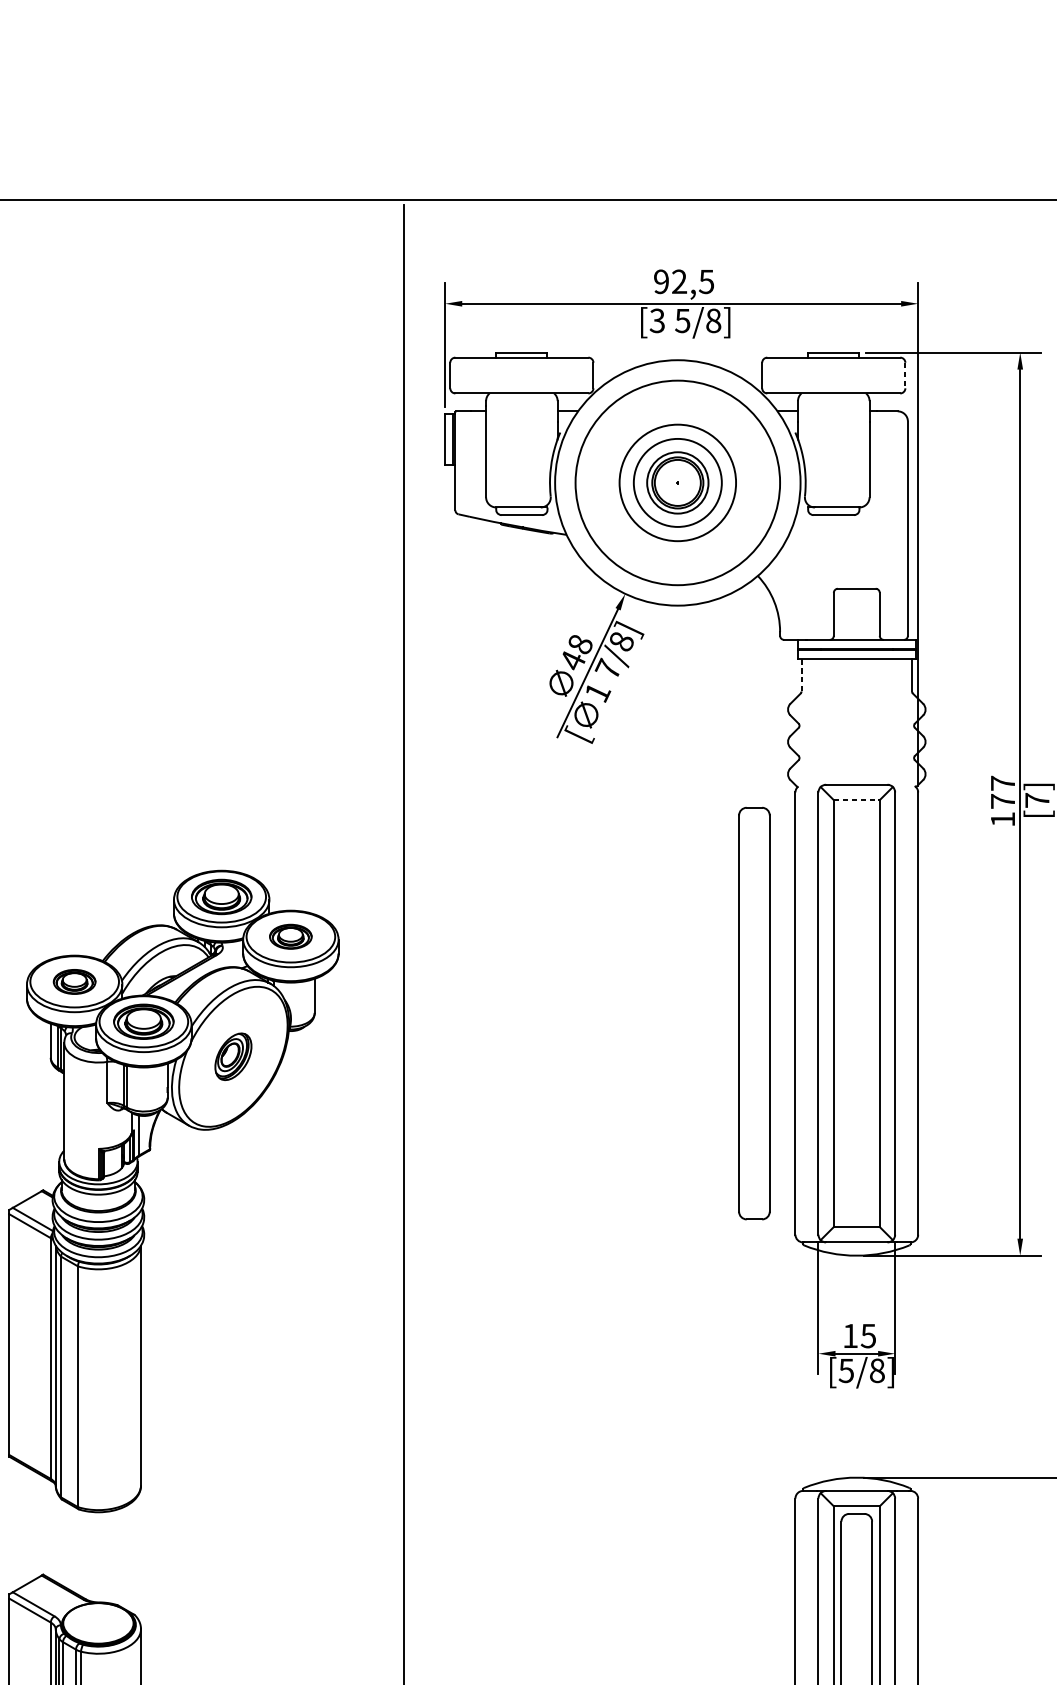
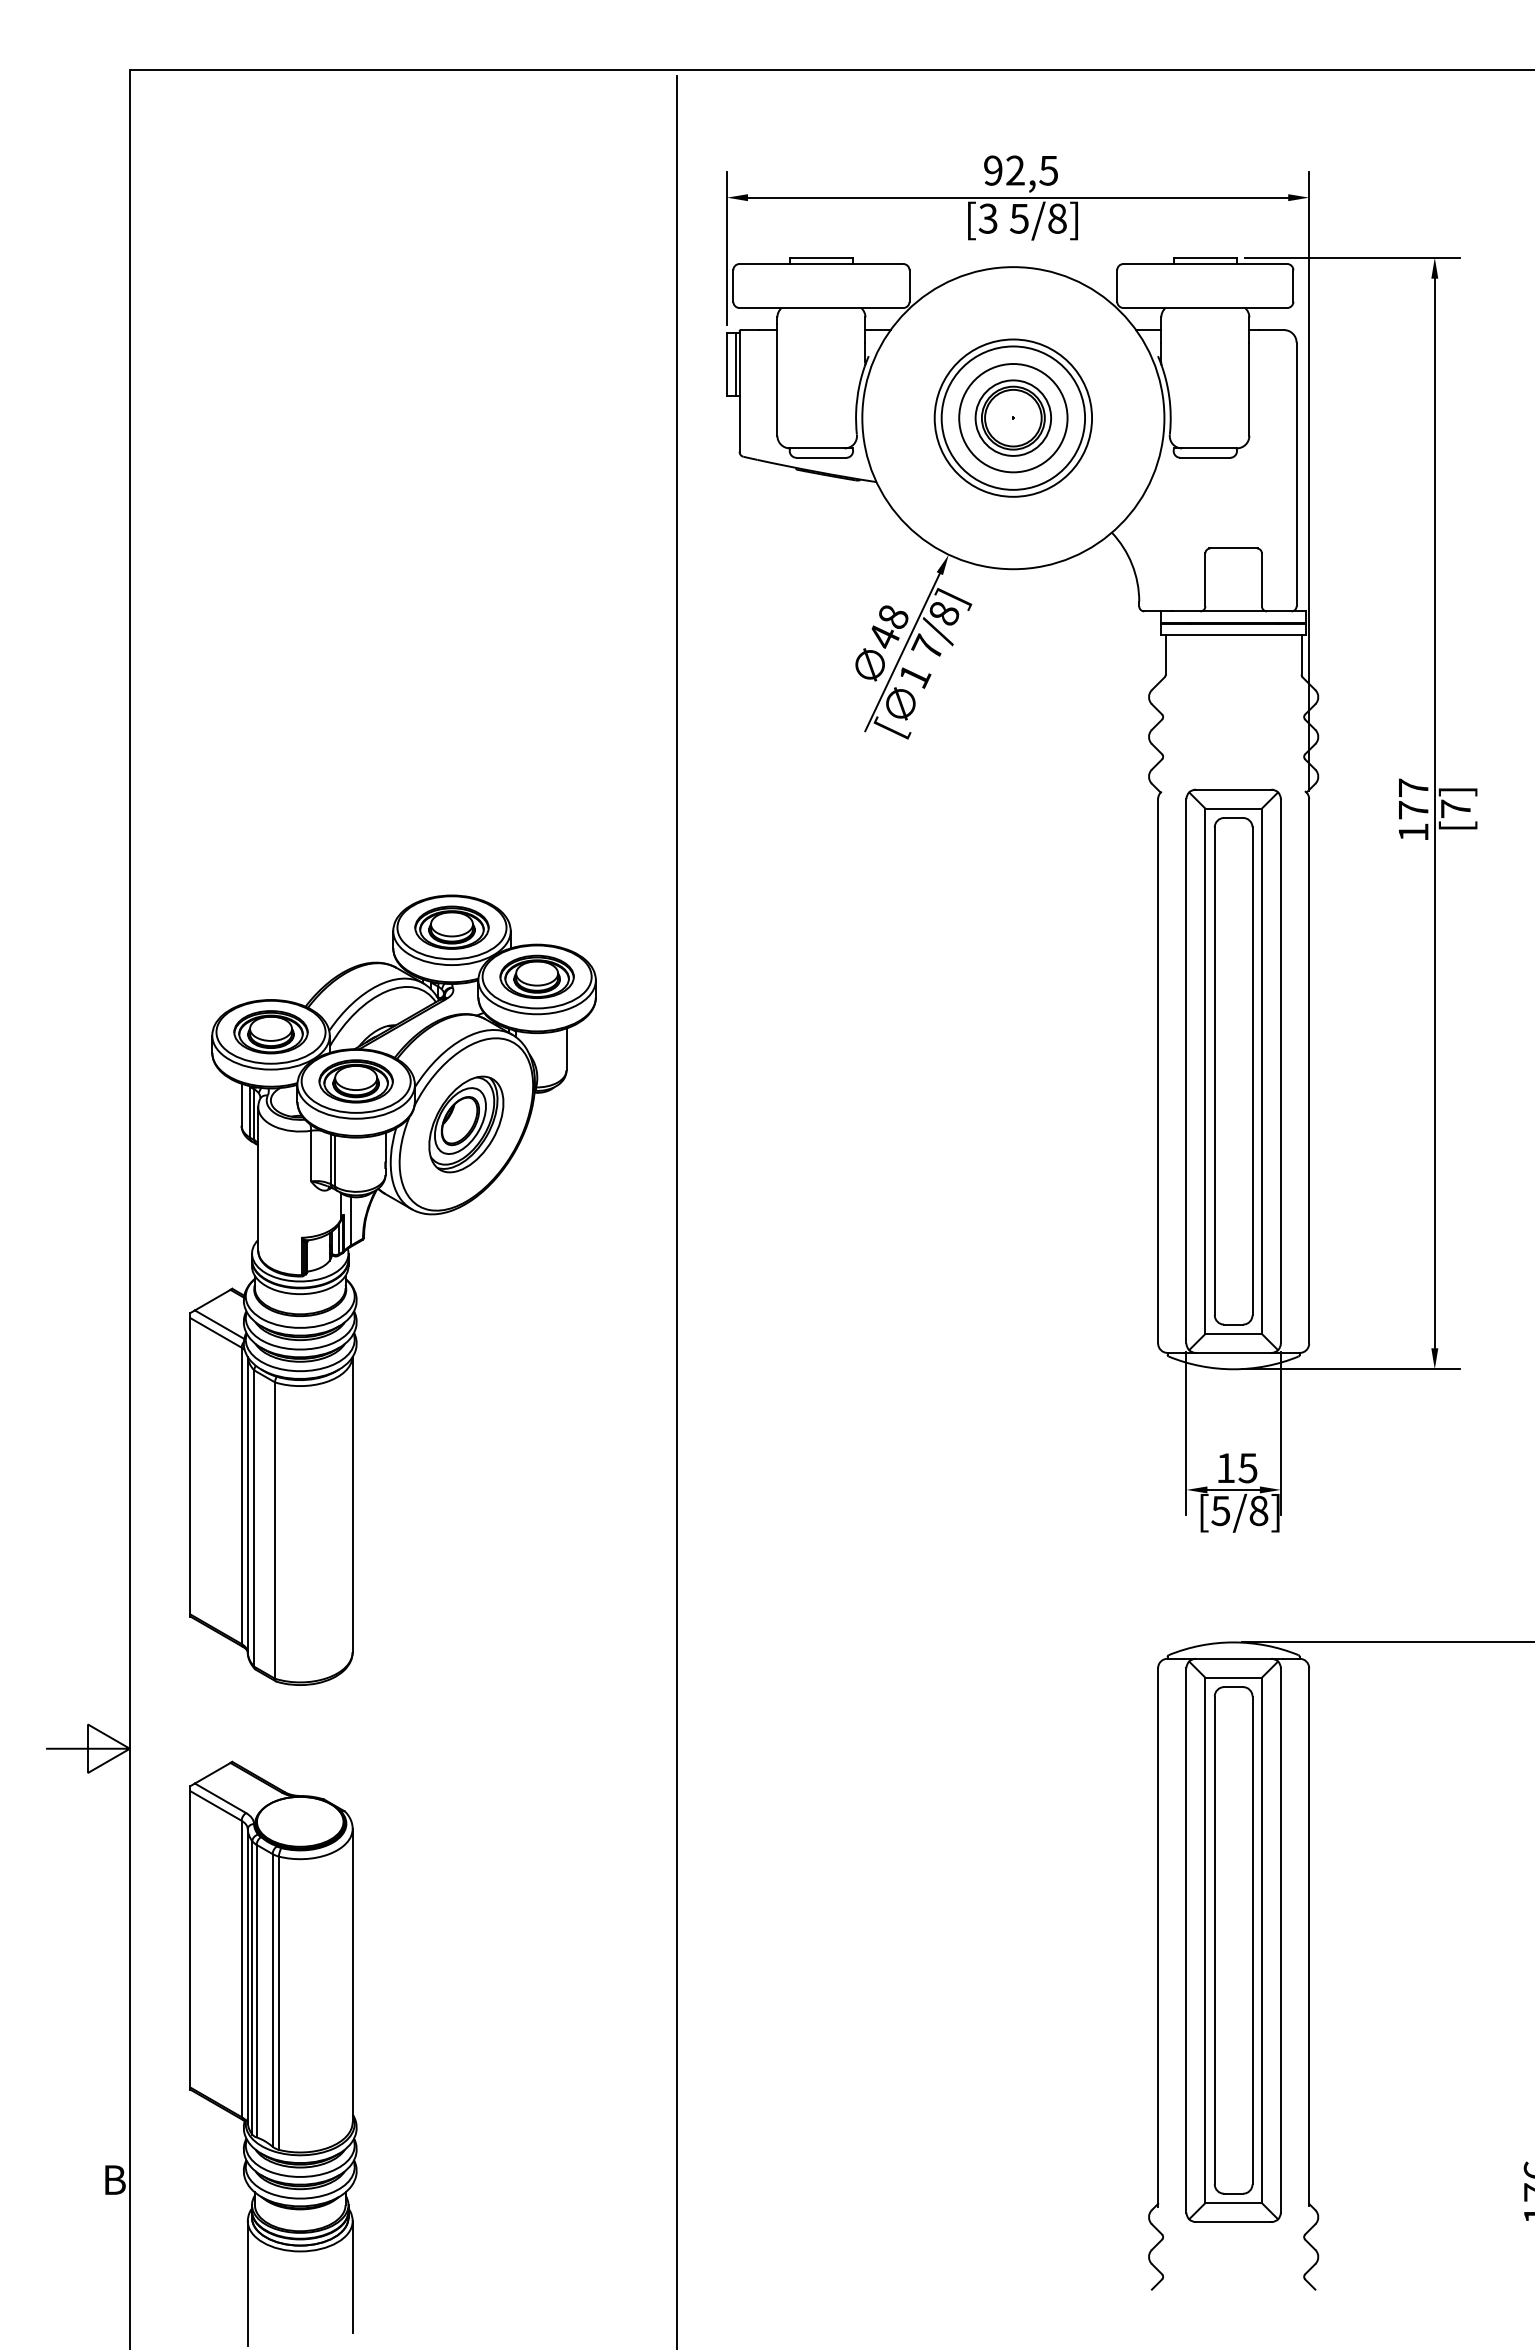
line: (905, 375) -> (1293, 286), dashed -> solid
circle: (677, 482) -> (1013, 417), size x0.62
line: (801, 674) -> (1165, 654), dashed -> solid
line: (857, 800) -> (1234, 808), dashed -> solid
part: (290, 936) -> (536, 976), size x1.43
part: (74, 982) -> (270, 1032), size x1.43
part: (754, 1013) -> (1233, 1071), moved
part: (233, 1056) -> (466, 1124), size x1.67

